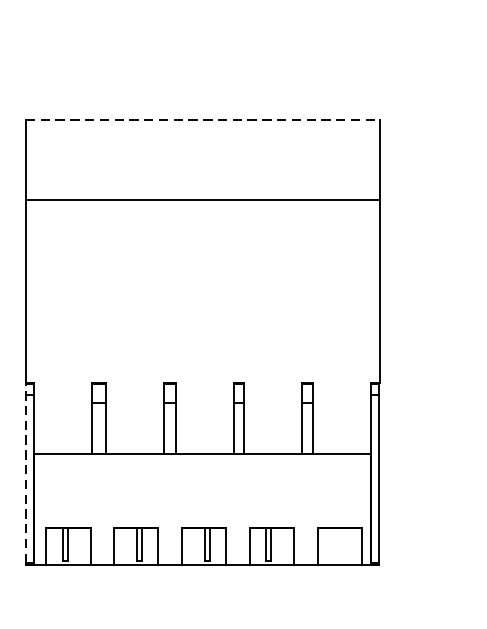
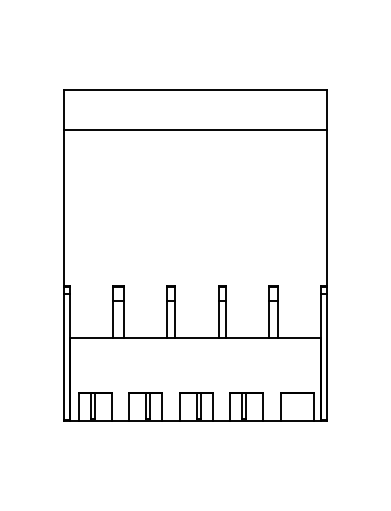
line: (202, 119) -> (195, 89), dashed -> solid
line: (202, 200) -> (195, 130), moved
line: (25, 472) -> (63, 352), dashed -> solid

